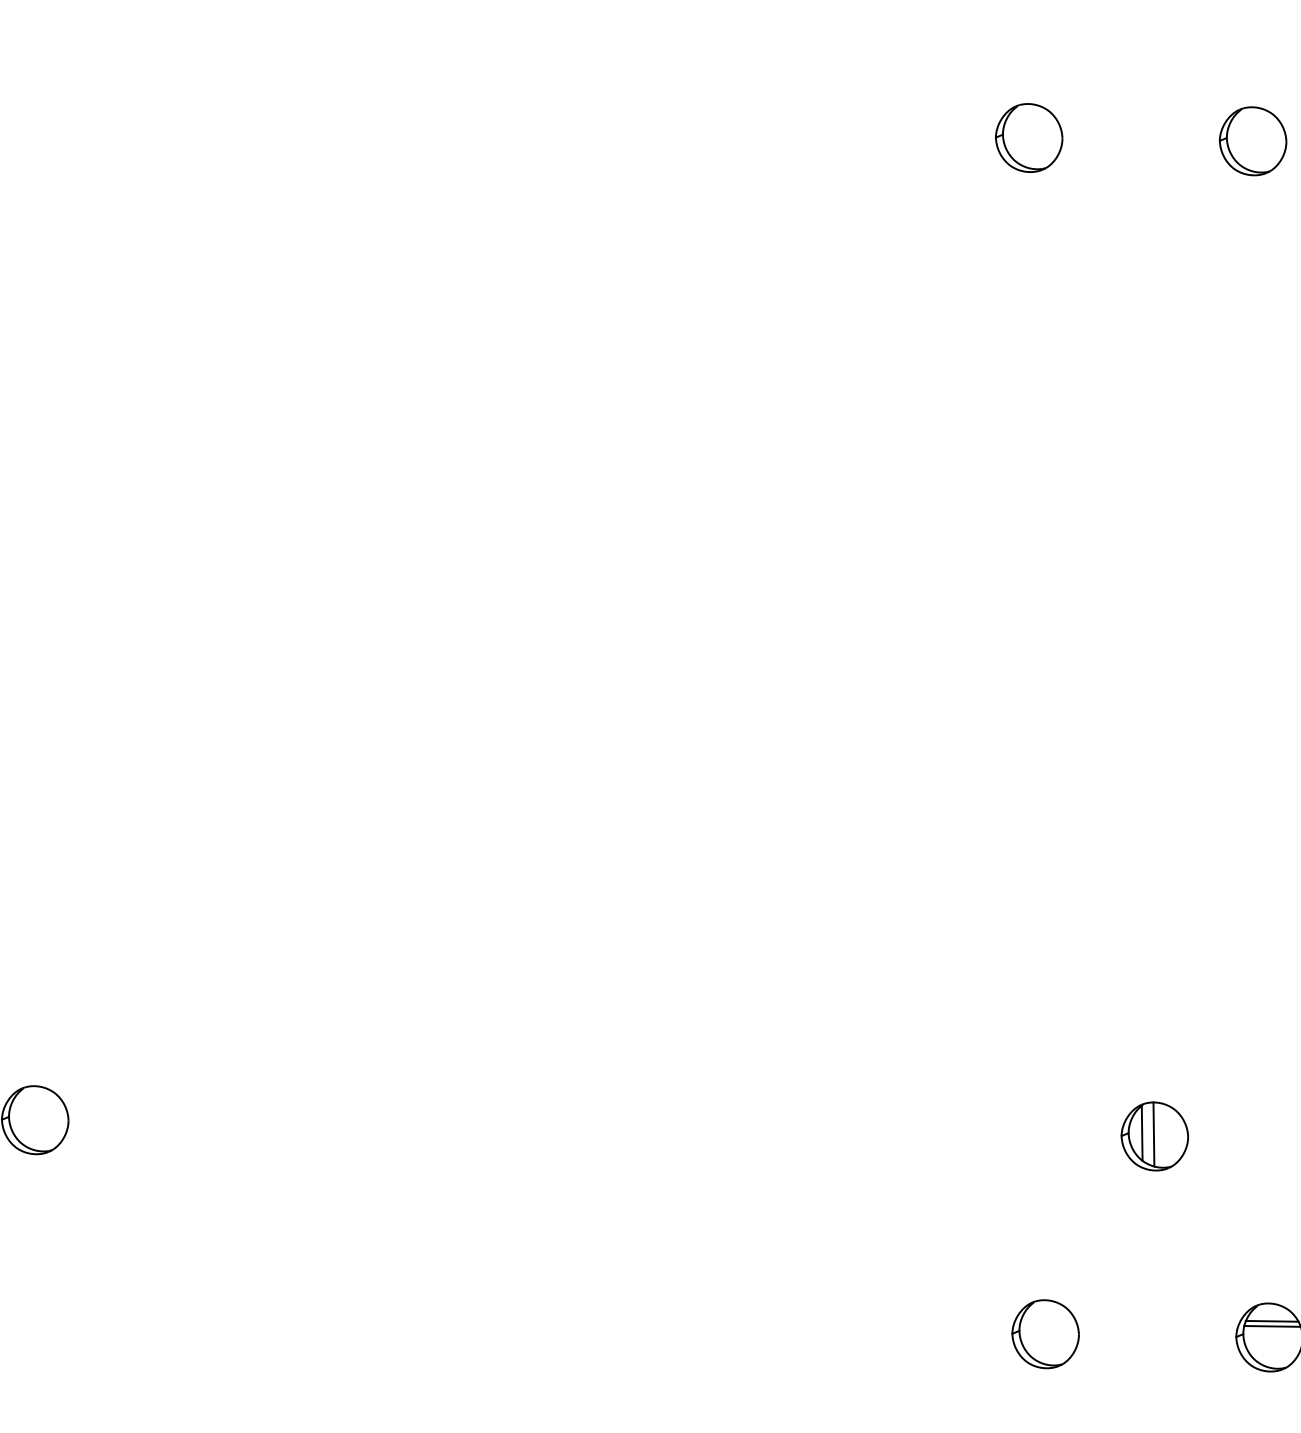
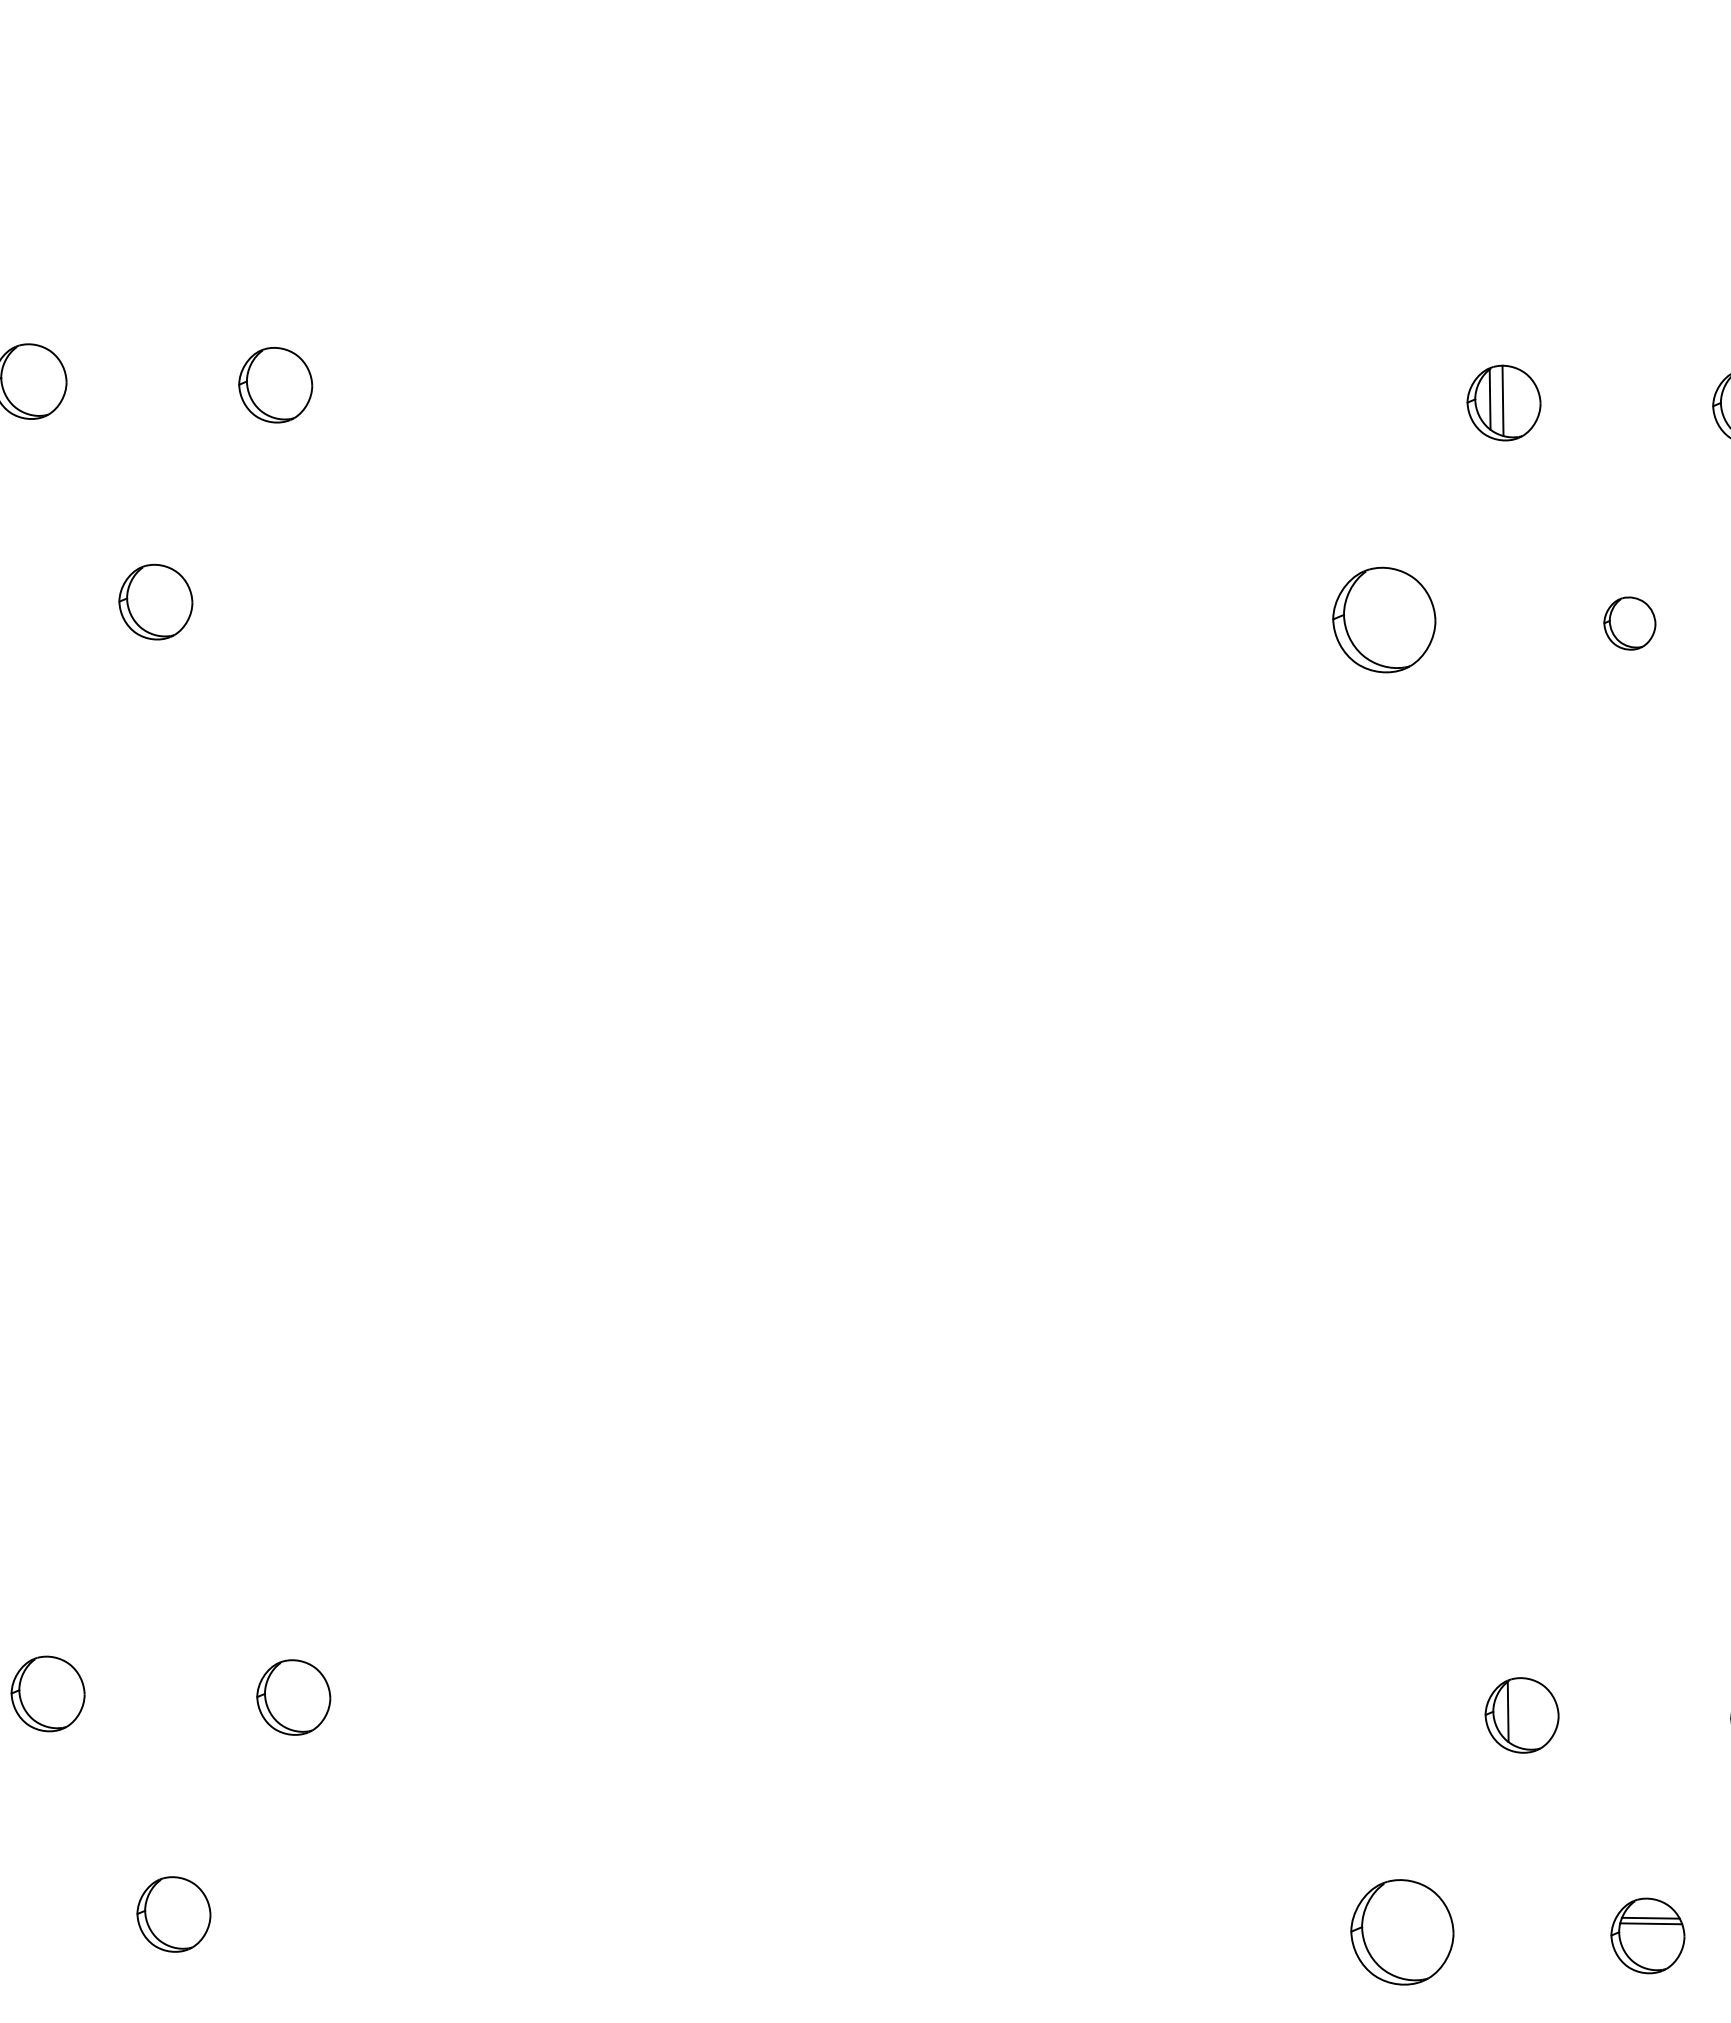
part: (1028, 137) -> (1383, 619), size x1.4
part: (1252, 141) -> (1629, 623), size x0.7
line: (1153, 1134) -> (1520, 1713), removed
part: (1044, 1334) -> (1401, 1932), size x1.4

